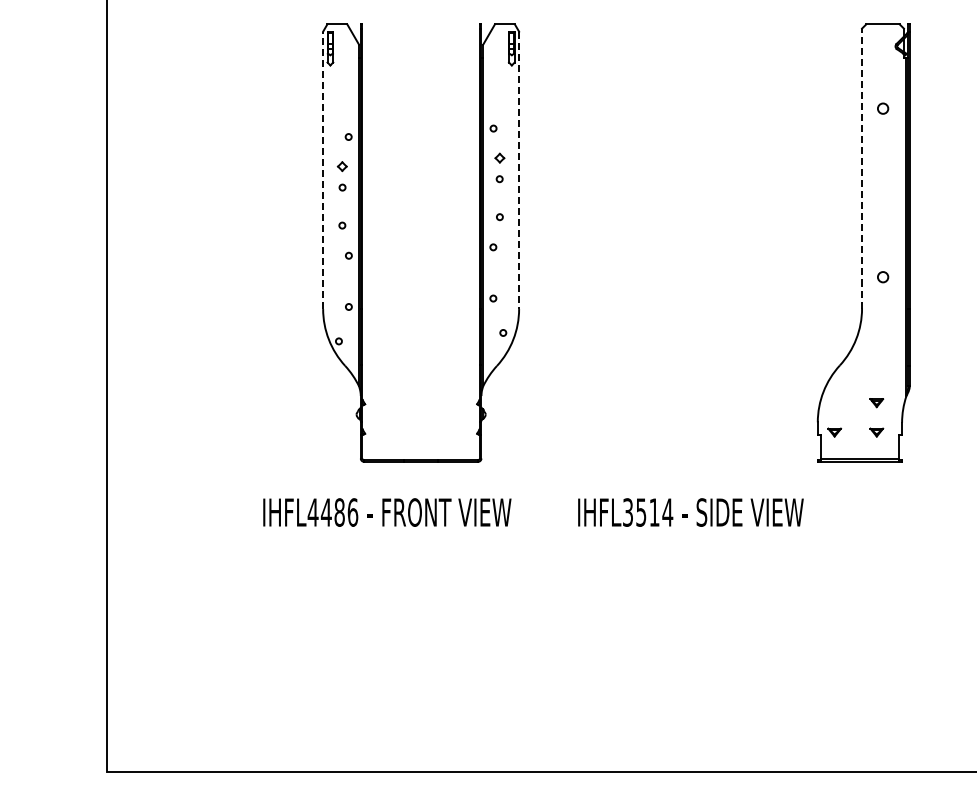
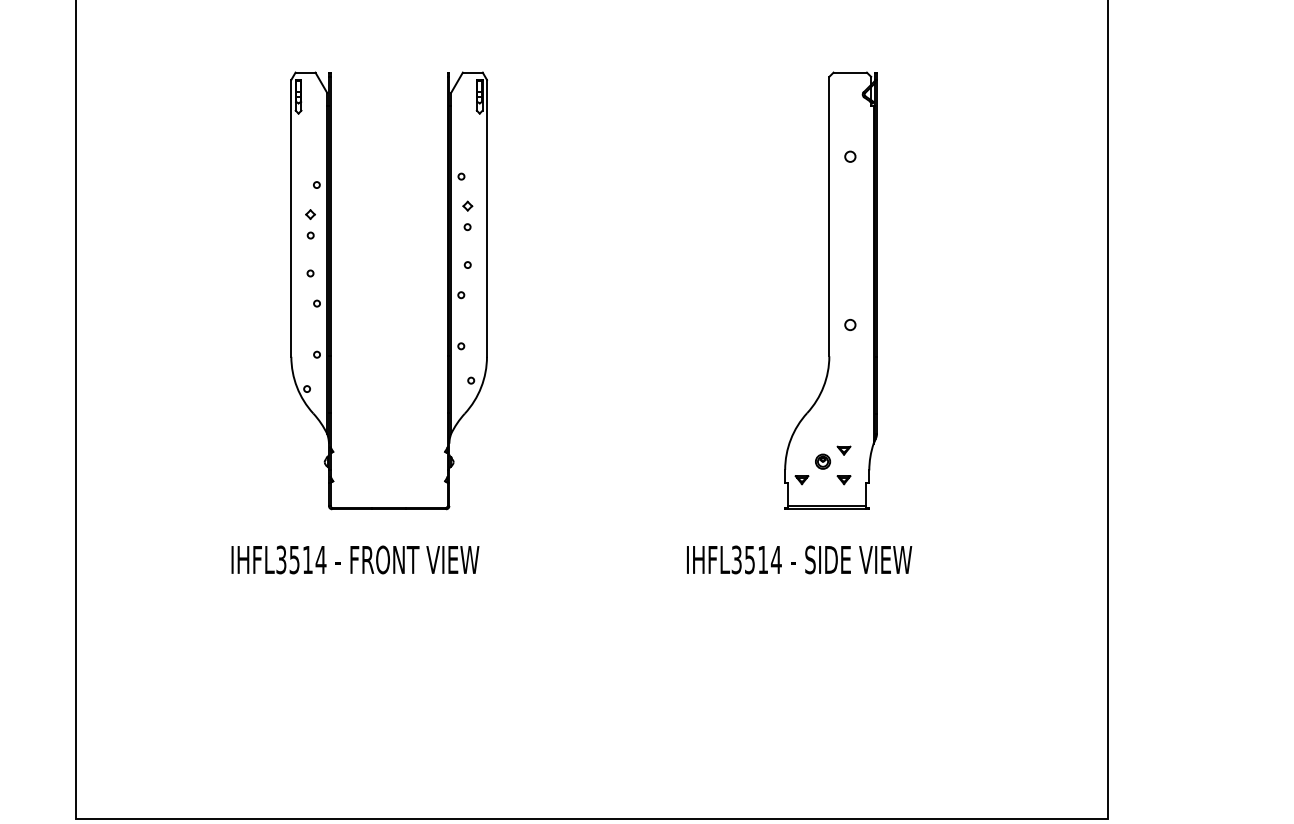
line: (862, 168) -> (829, 216), dashed -> solid
line: (323, 169) -> (291, 217), dashed -> solid
line: (519, 170) -> (487, 218), dashed -> solid
part: (856, 413) -> (823, 461), added
text: (332, 512) -> (300, 559), IHFL4486 -> IHFL3514
text: (690, 512) -> (799, 559), moved

